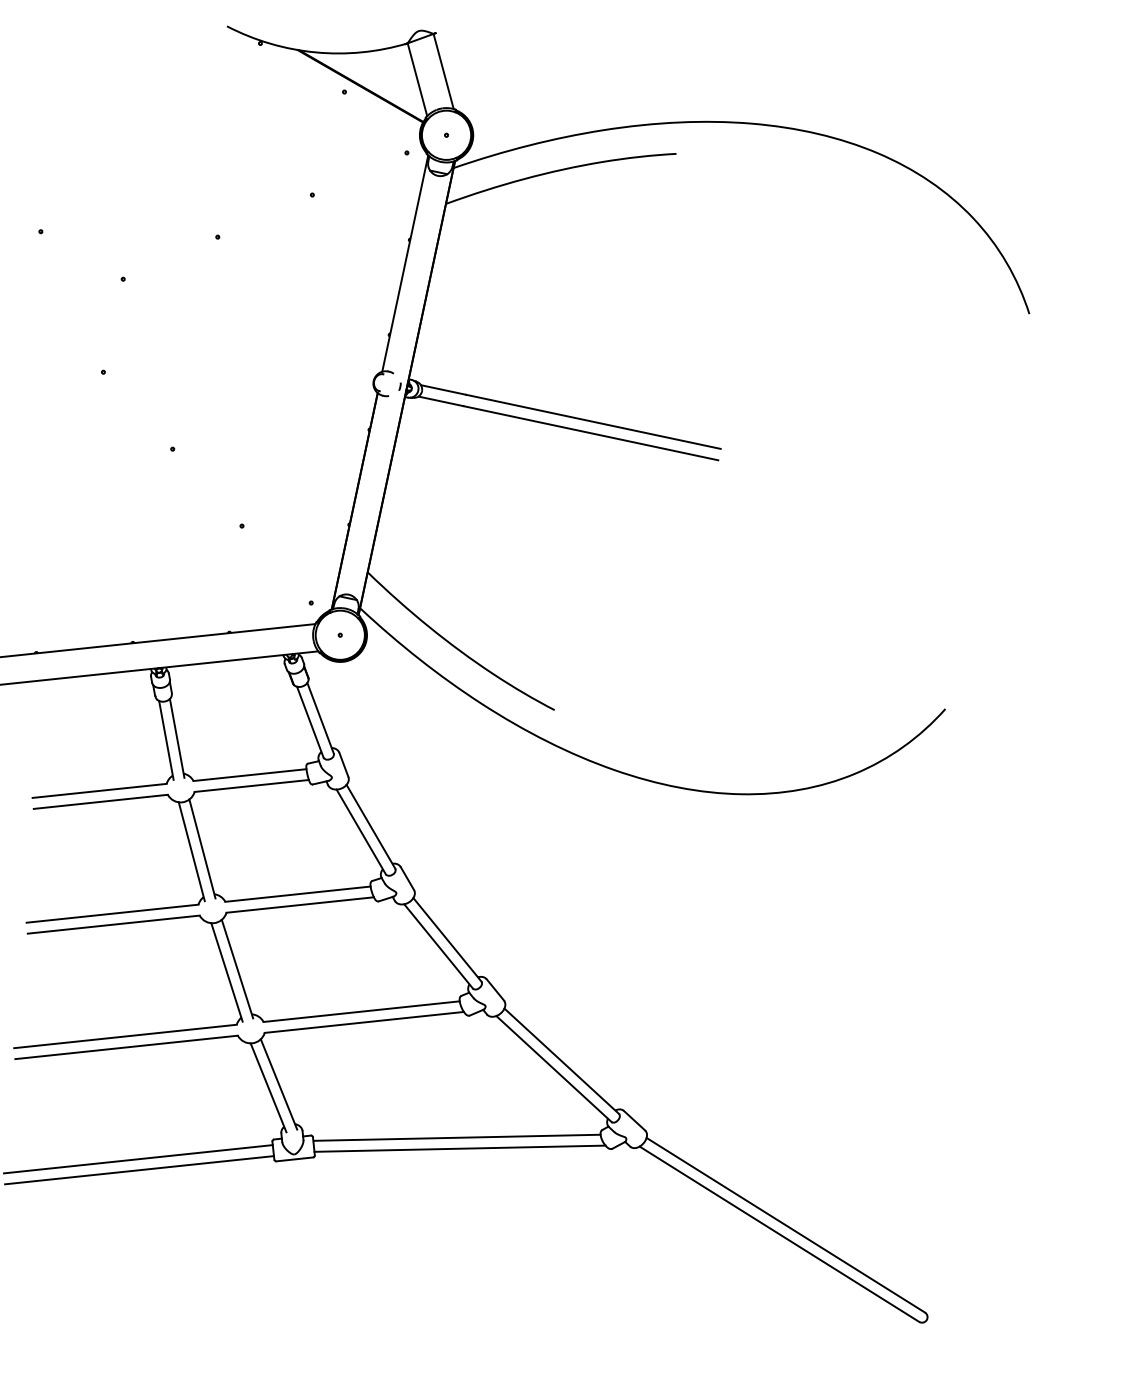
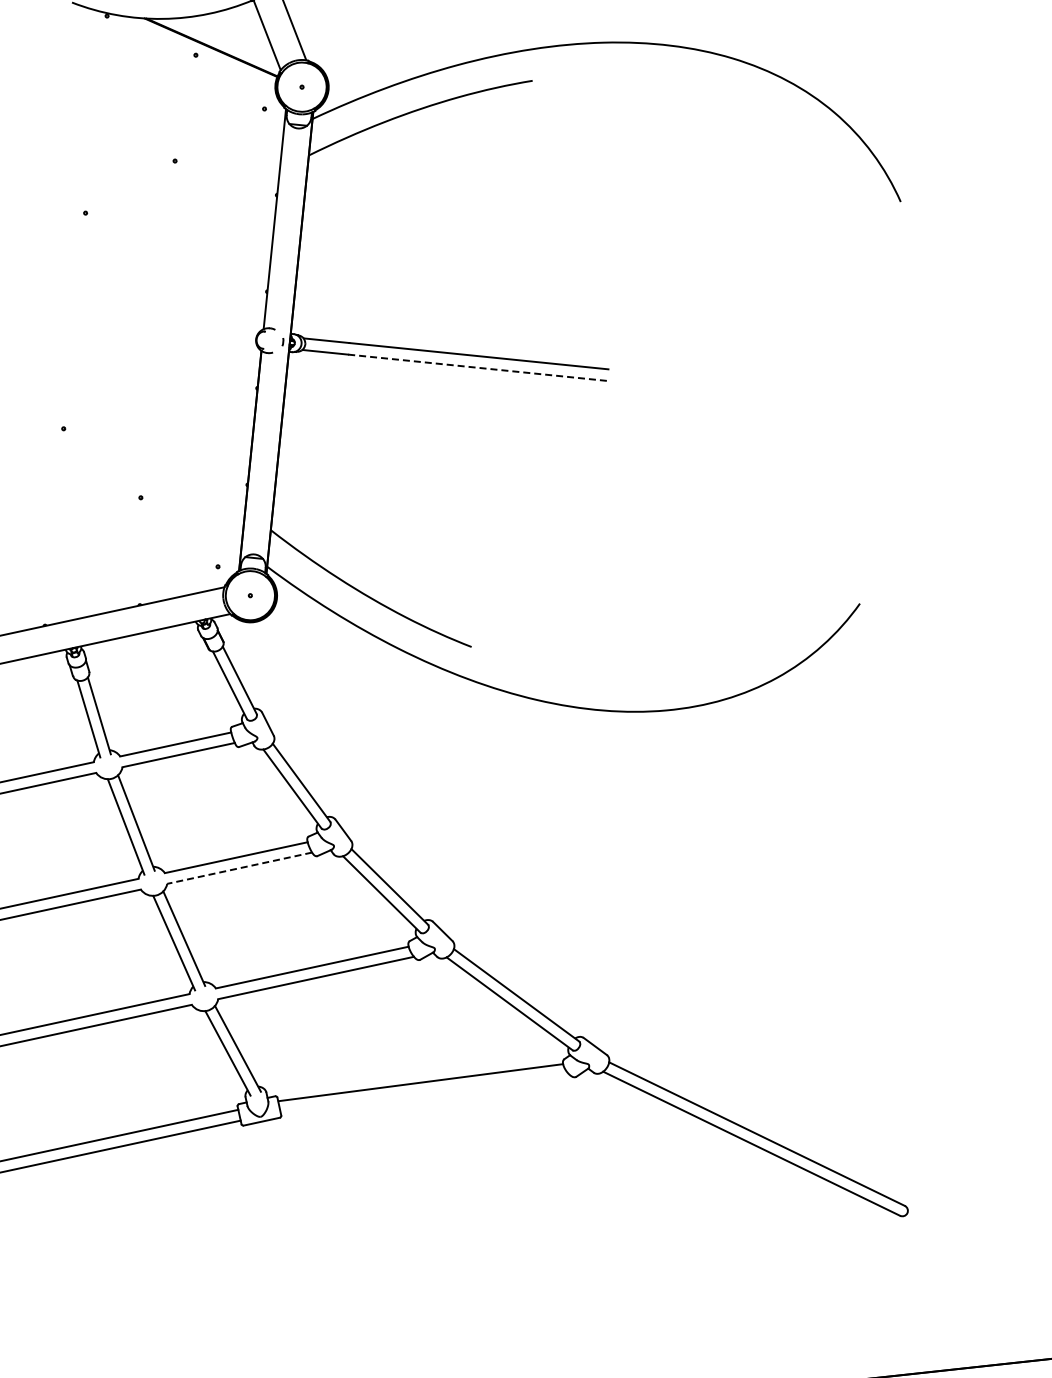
line: (591, 433) -> (478, 367), solid -> dashed
line: (299, 905) -> (239, 868), solid -> dashed
line: (459, 1148) -> (424, 1093), removed

